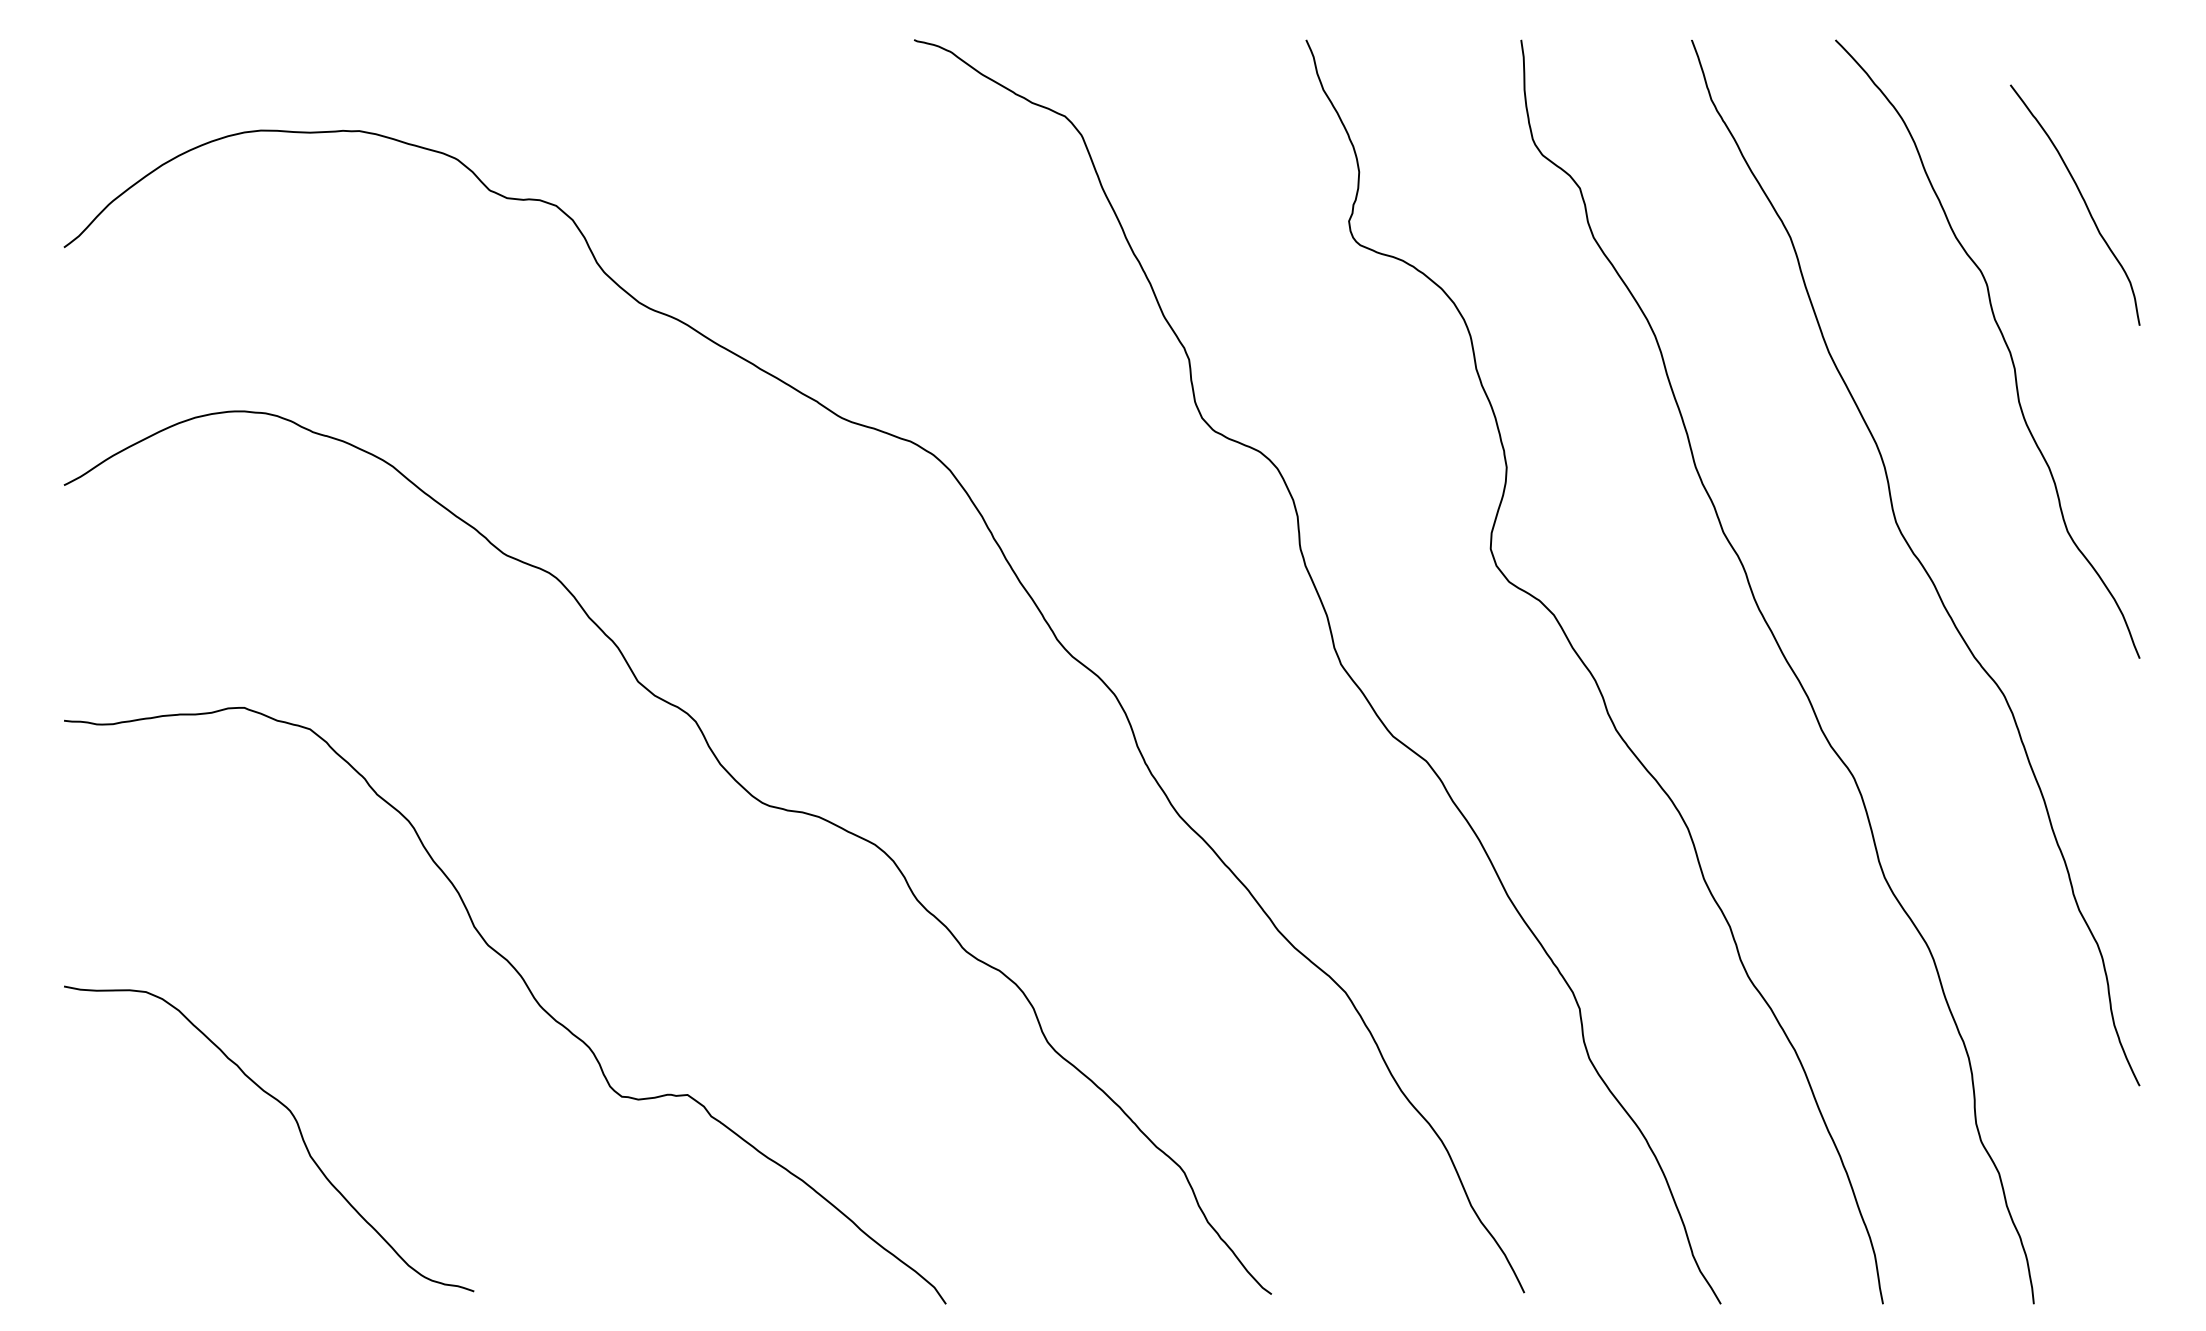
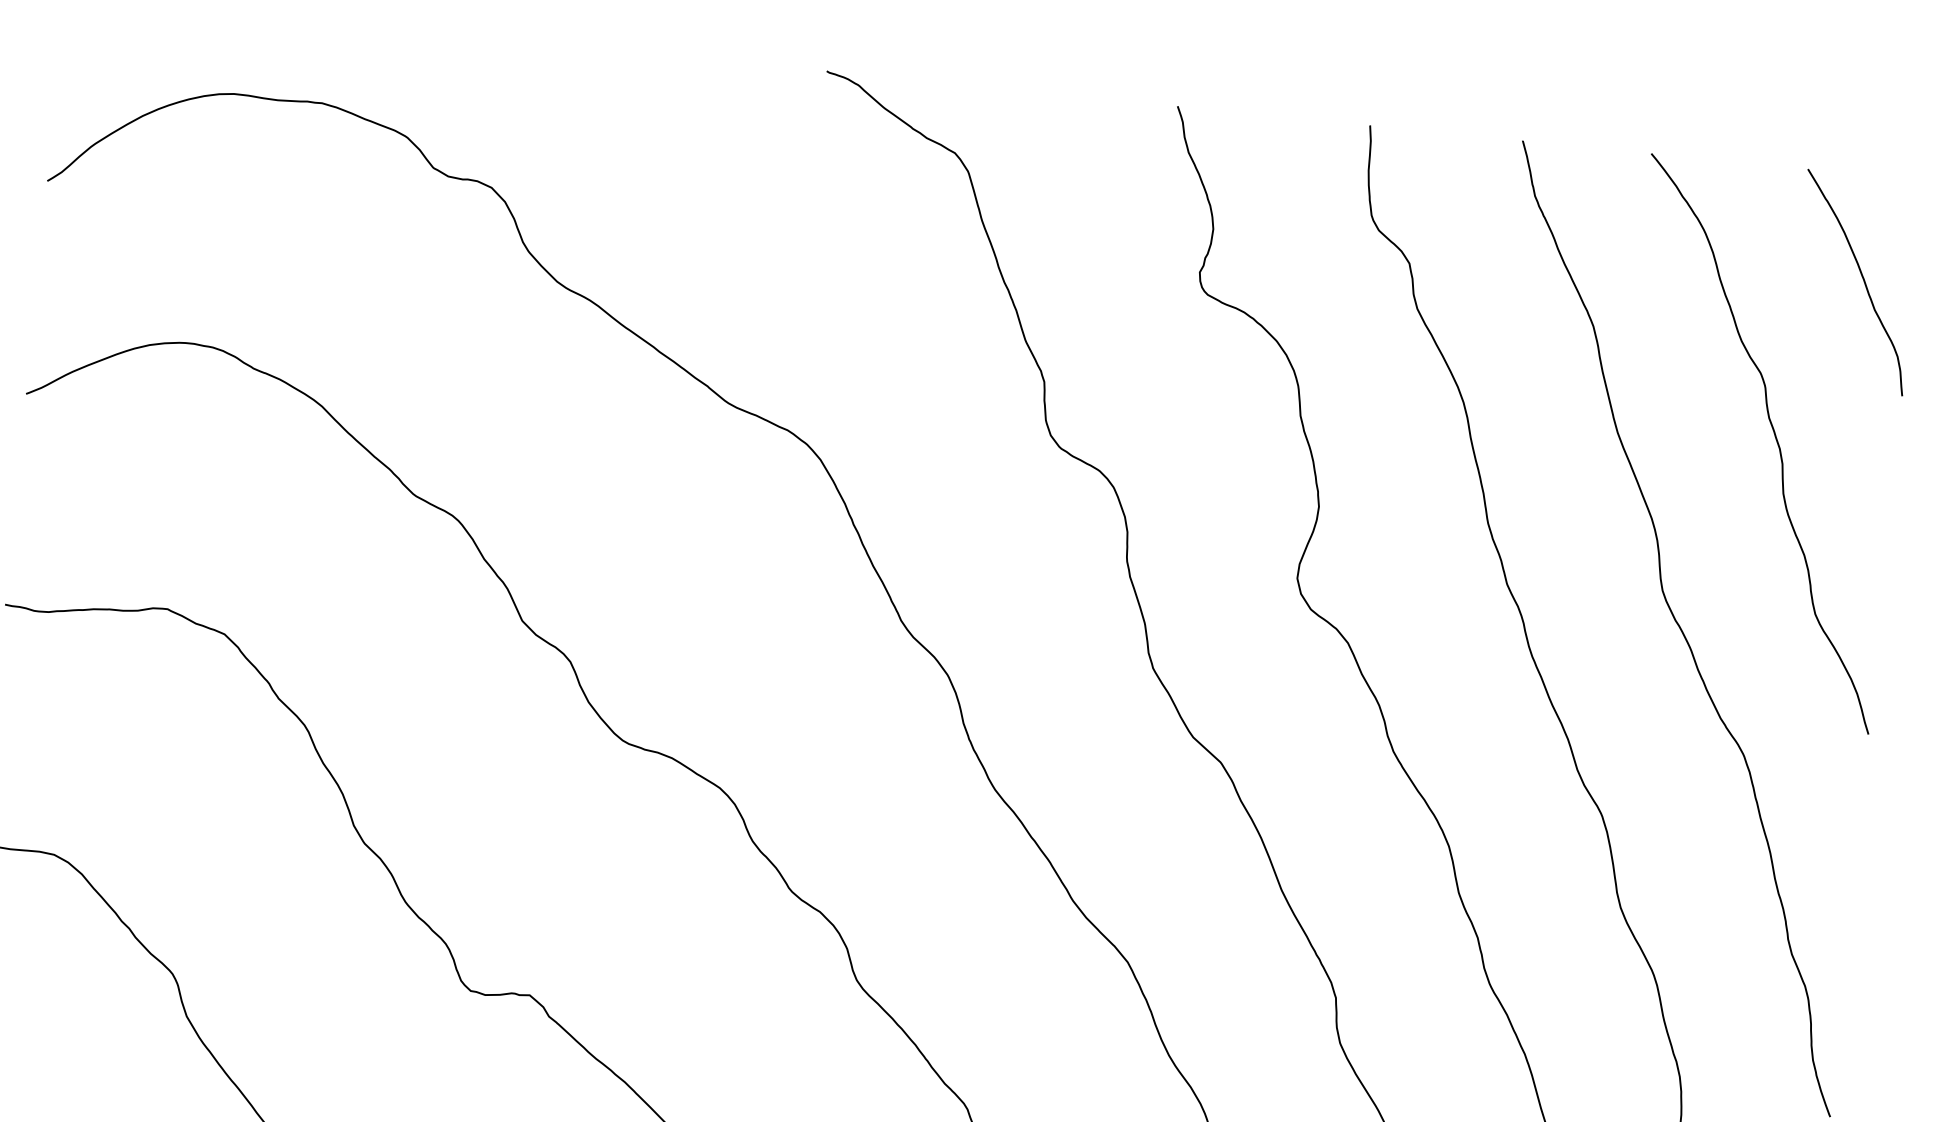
curve: (2083, 201) -> (1862, 280), moved

